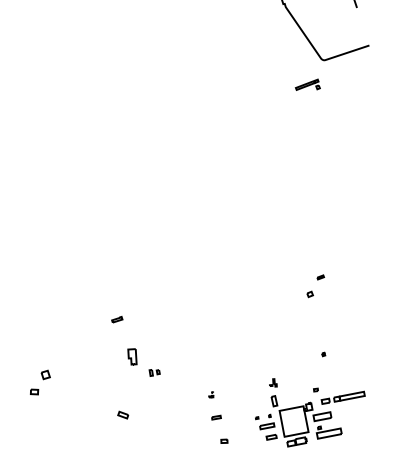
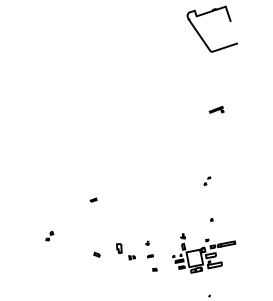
part: (307, 84) -> (216, 109), moved
part: (316, 287) -> (207, 181), size x0.62
part: (143, 362) -> (125, 251), moved
part: (40, 381) -> (49, 235), size x0.62

